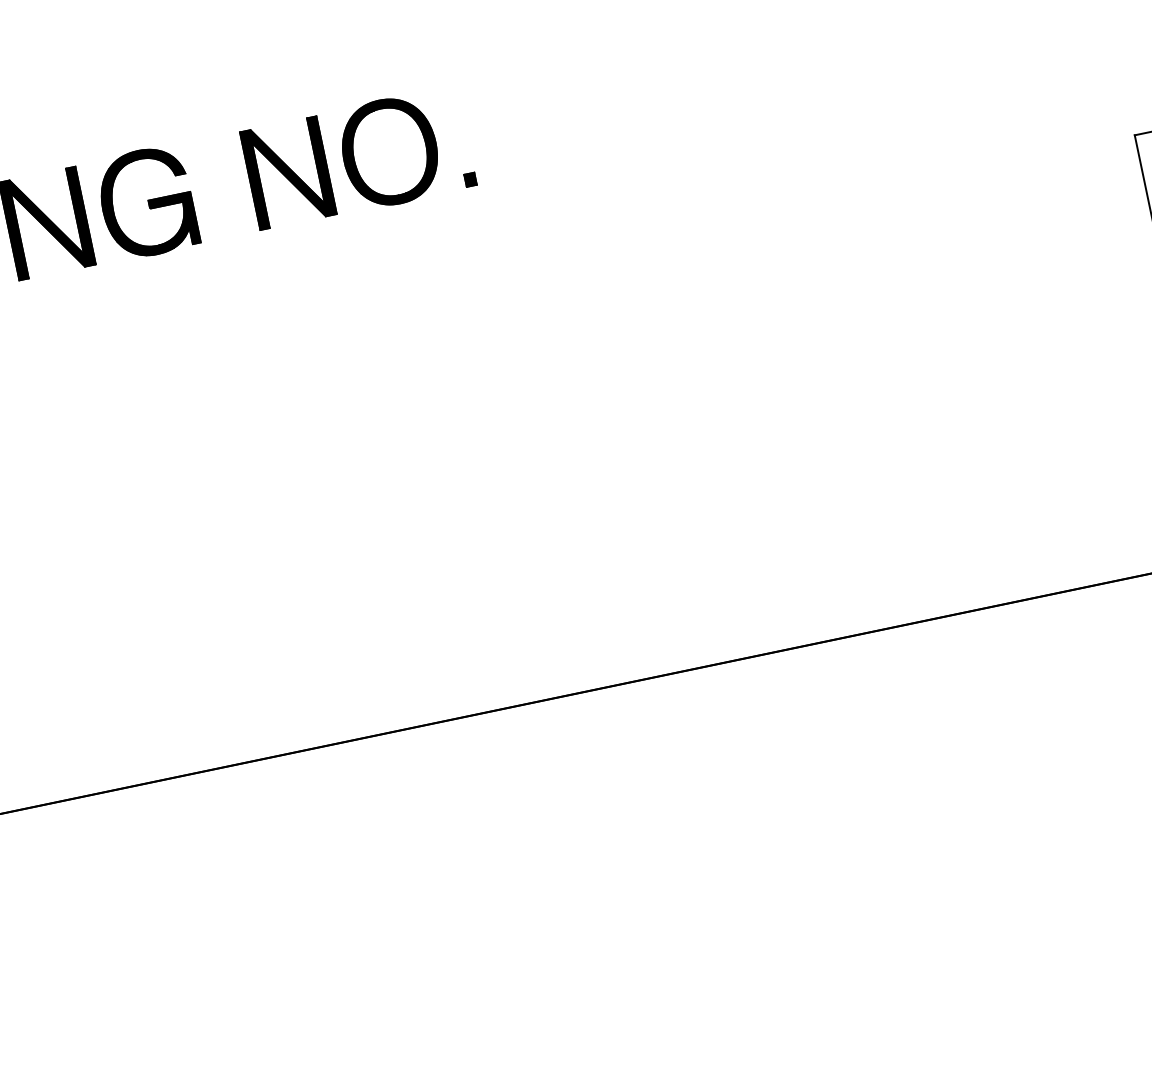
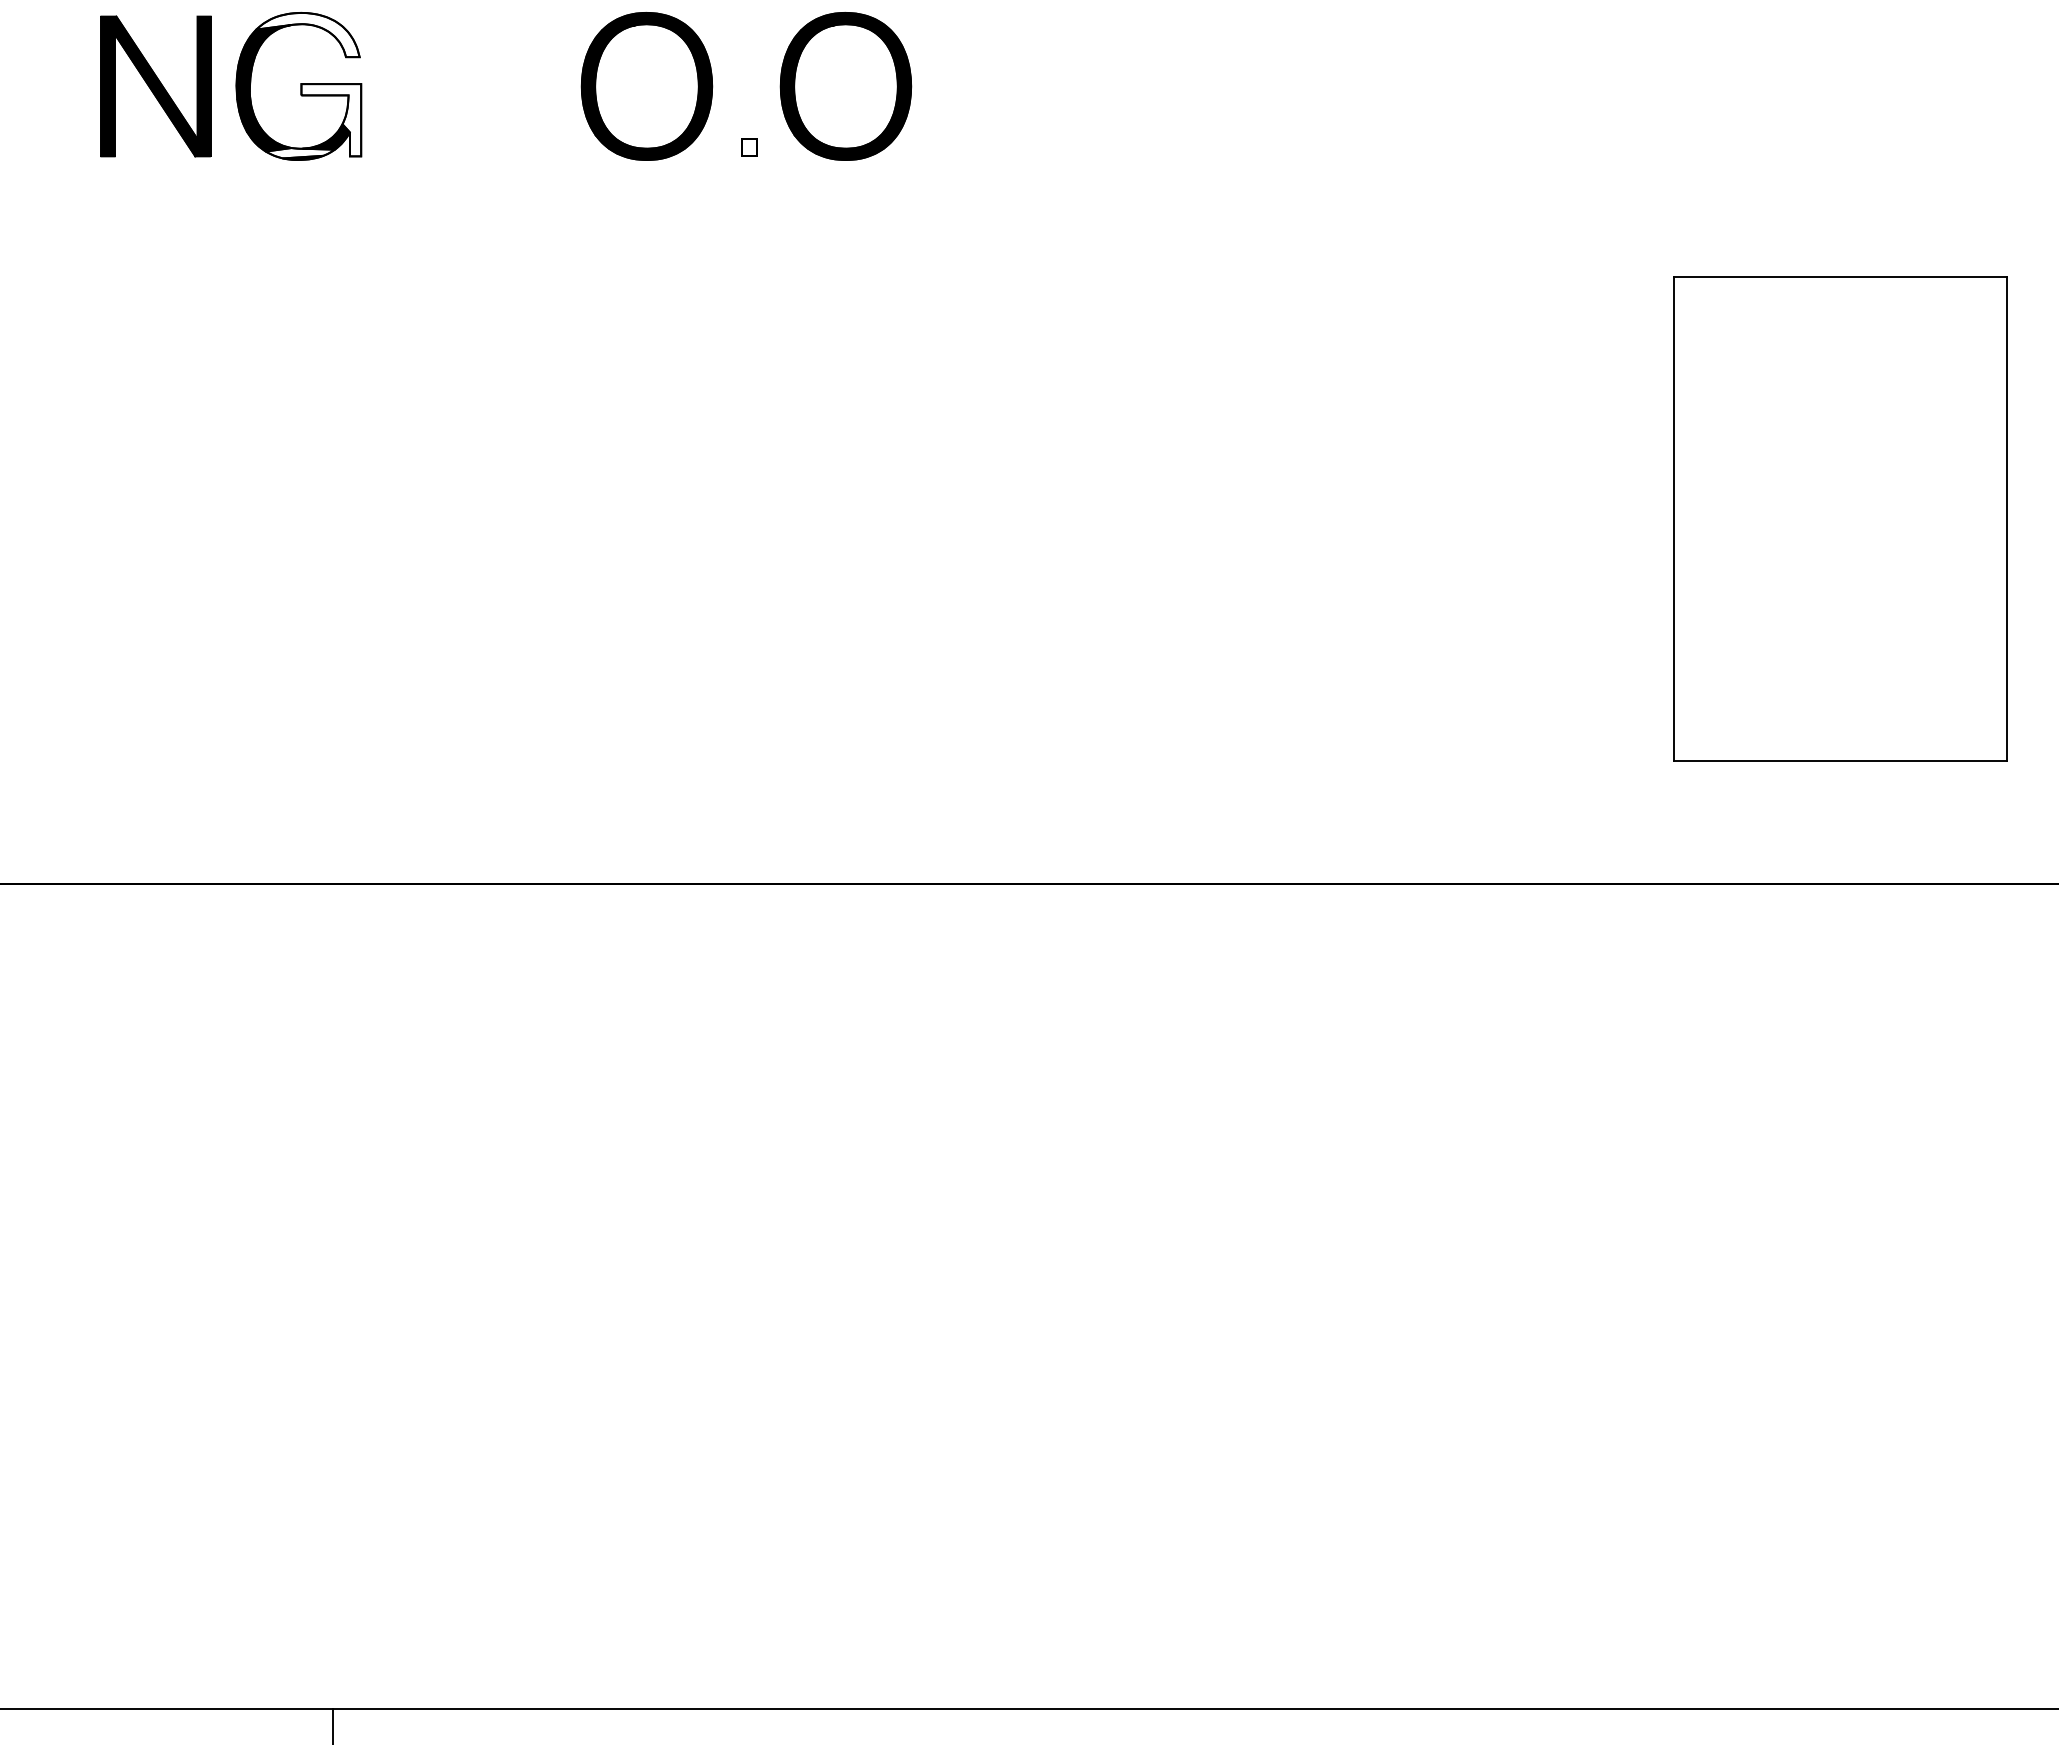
part: (528, 123) -> (845, 86), added
fill: (145, 165) -> (307, 34), removed
part: (287, 173) -> (500, 86), removed
fill: (470, 179) -> (749, 147), removed
fill: (174, 221) -> (331, 120), removed
fill: (157, 249) -> (299, 153), removed

